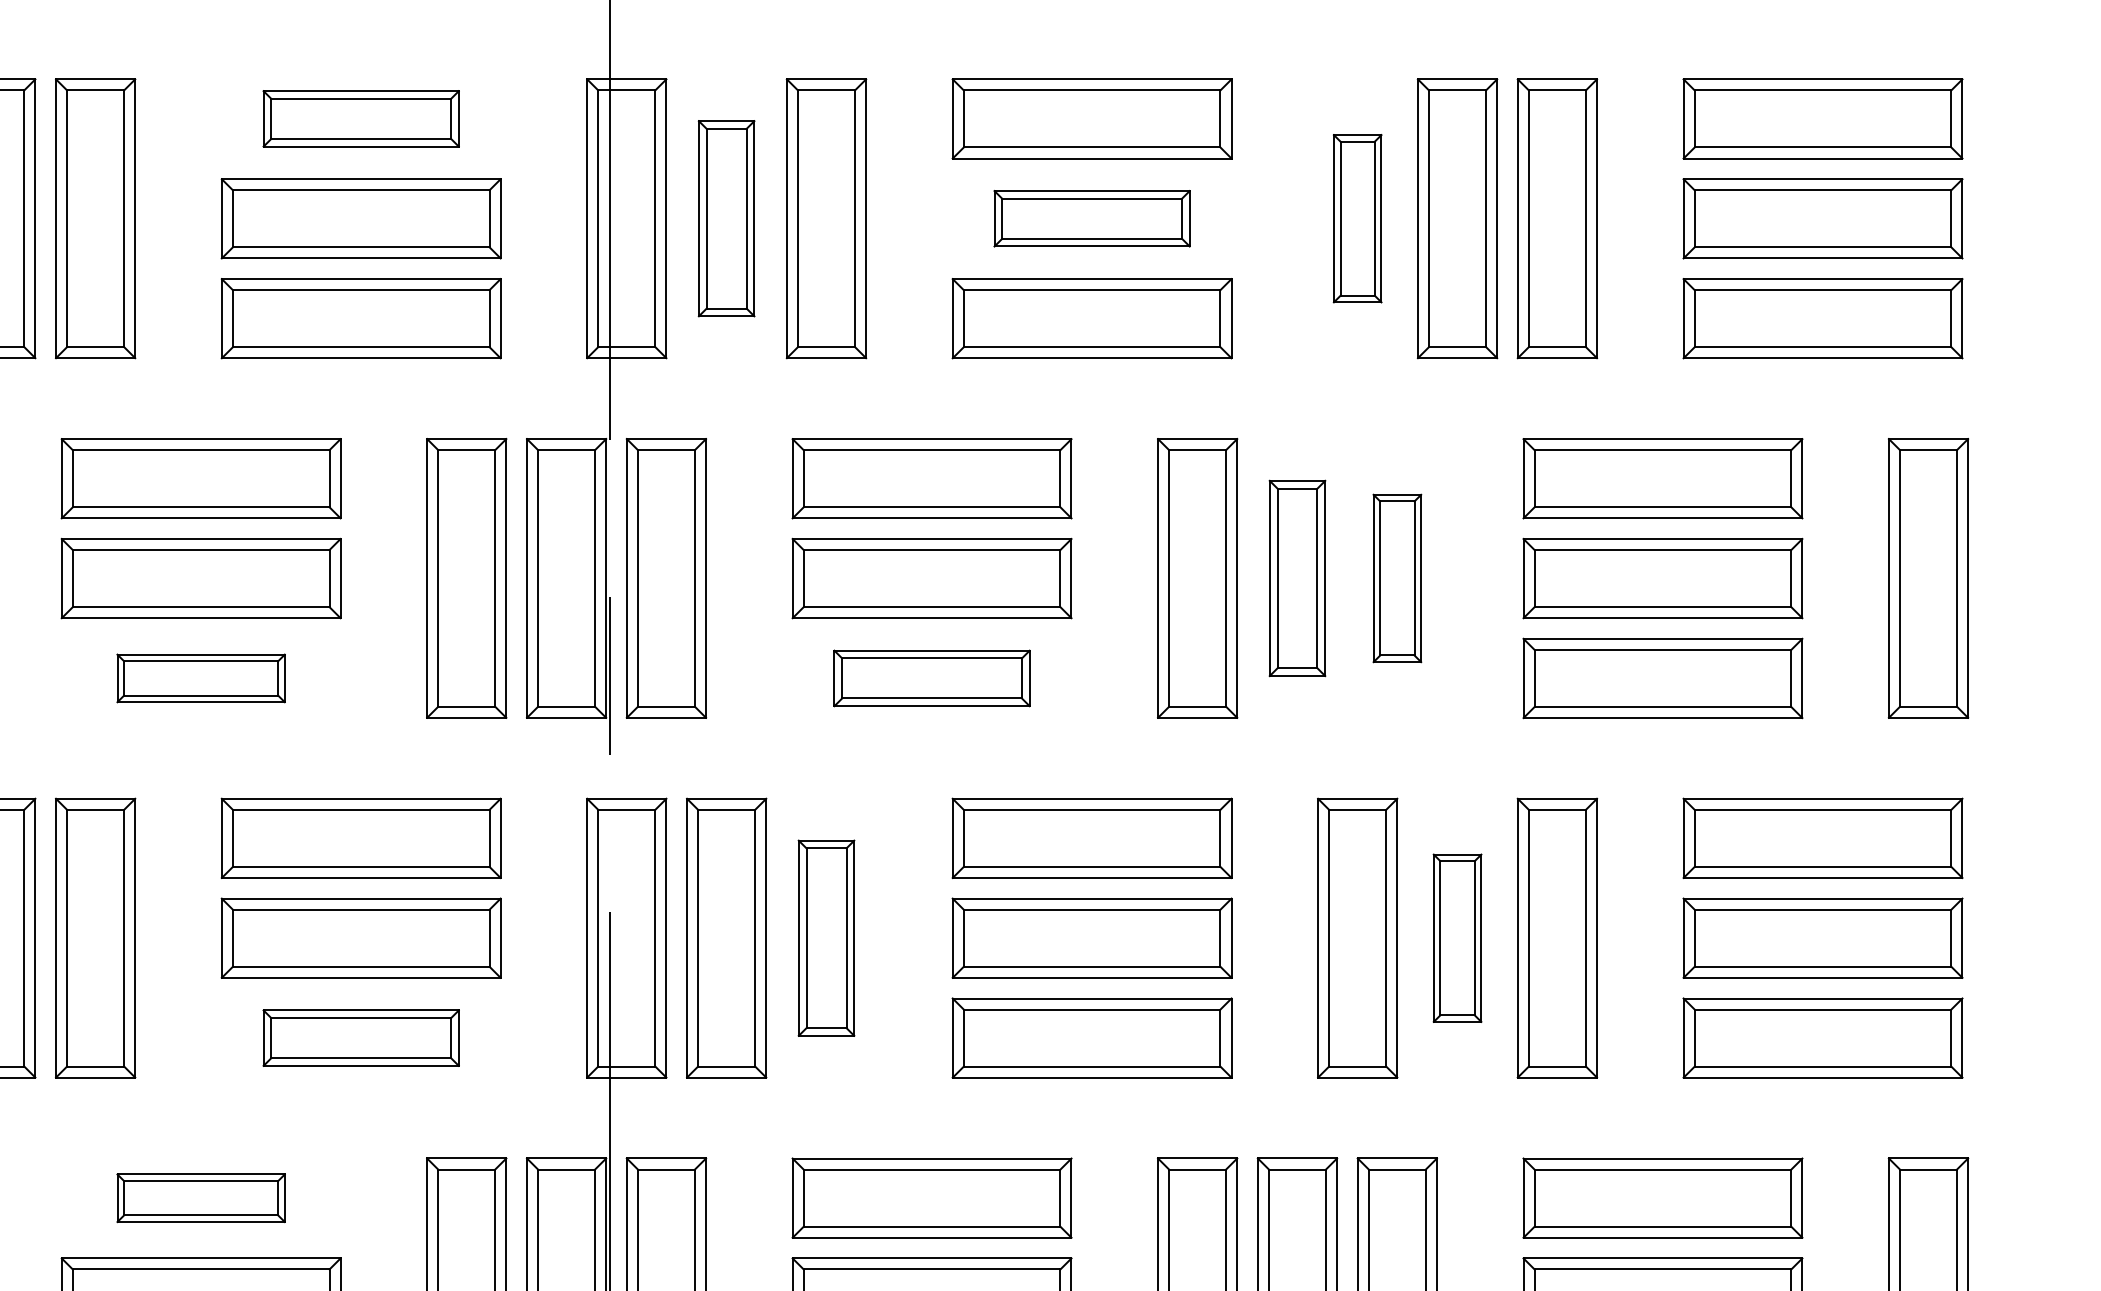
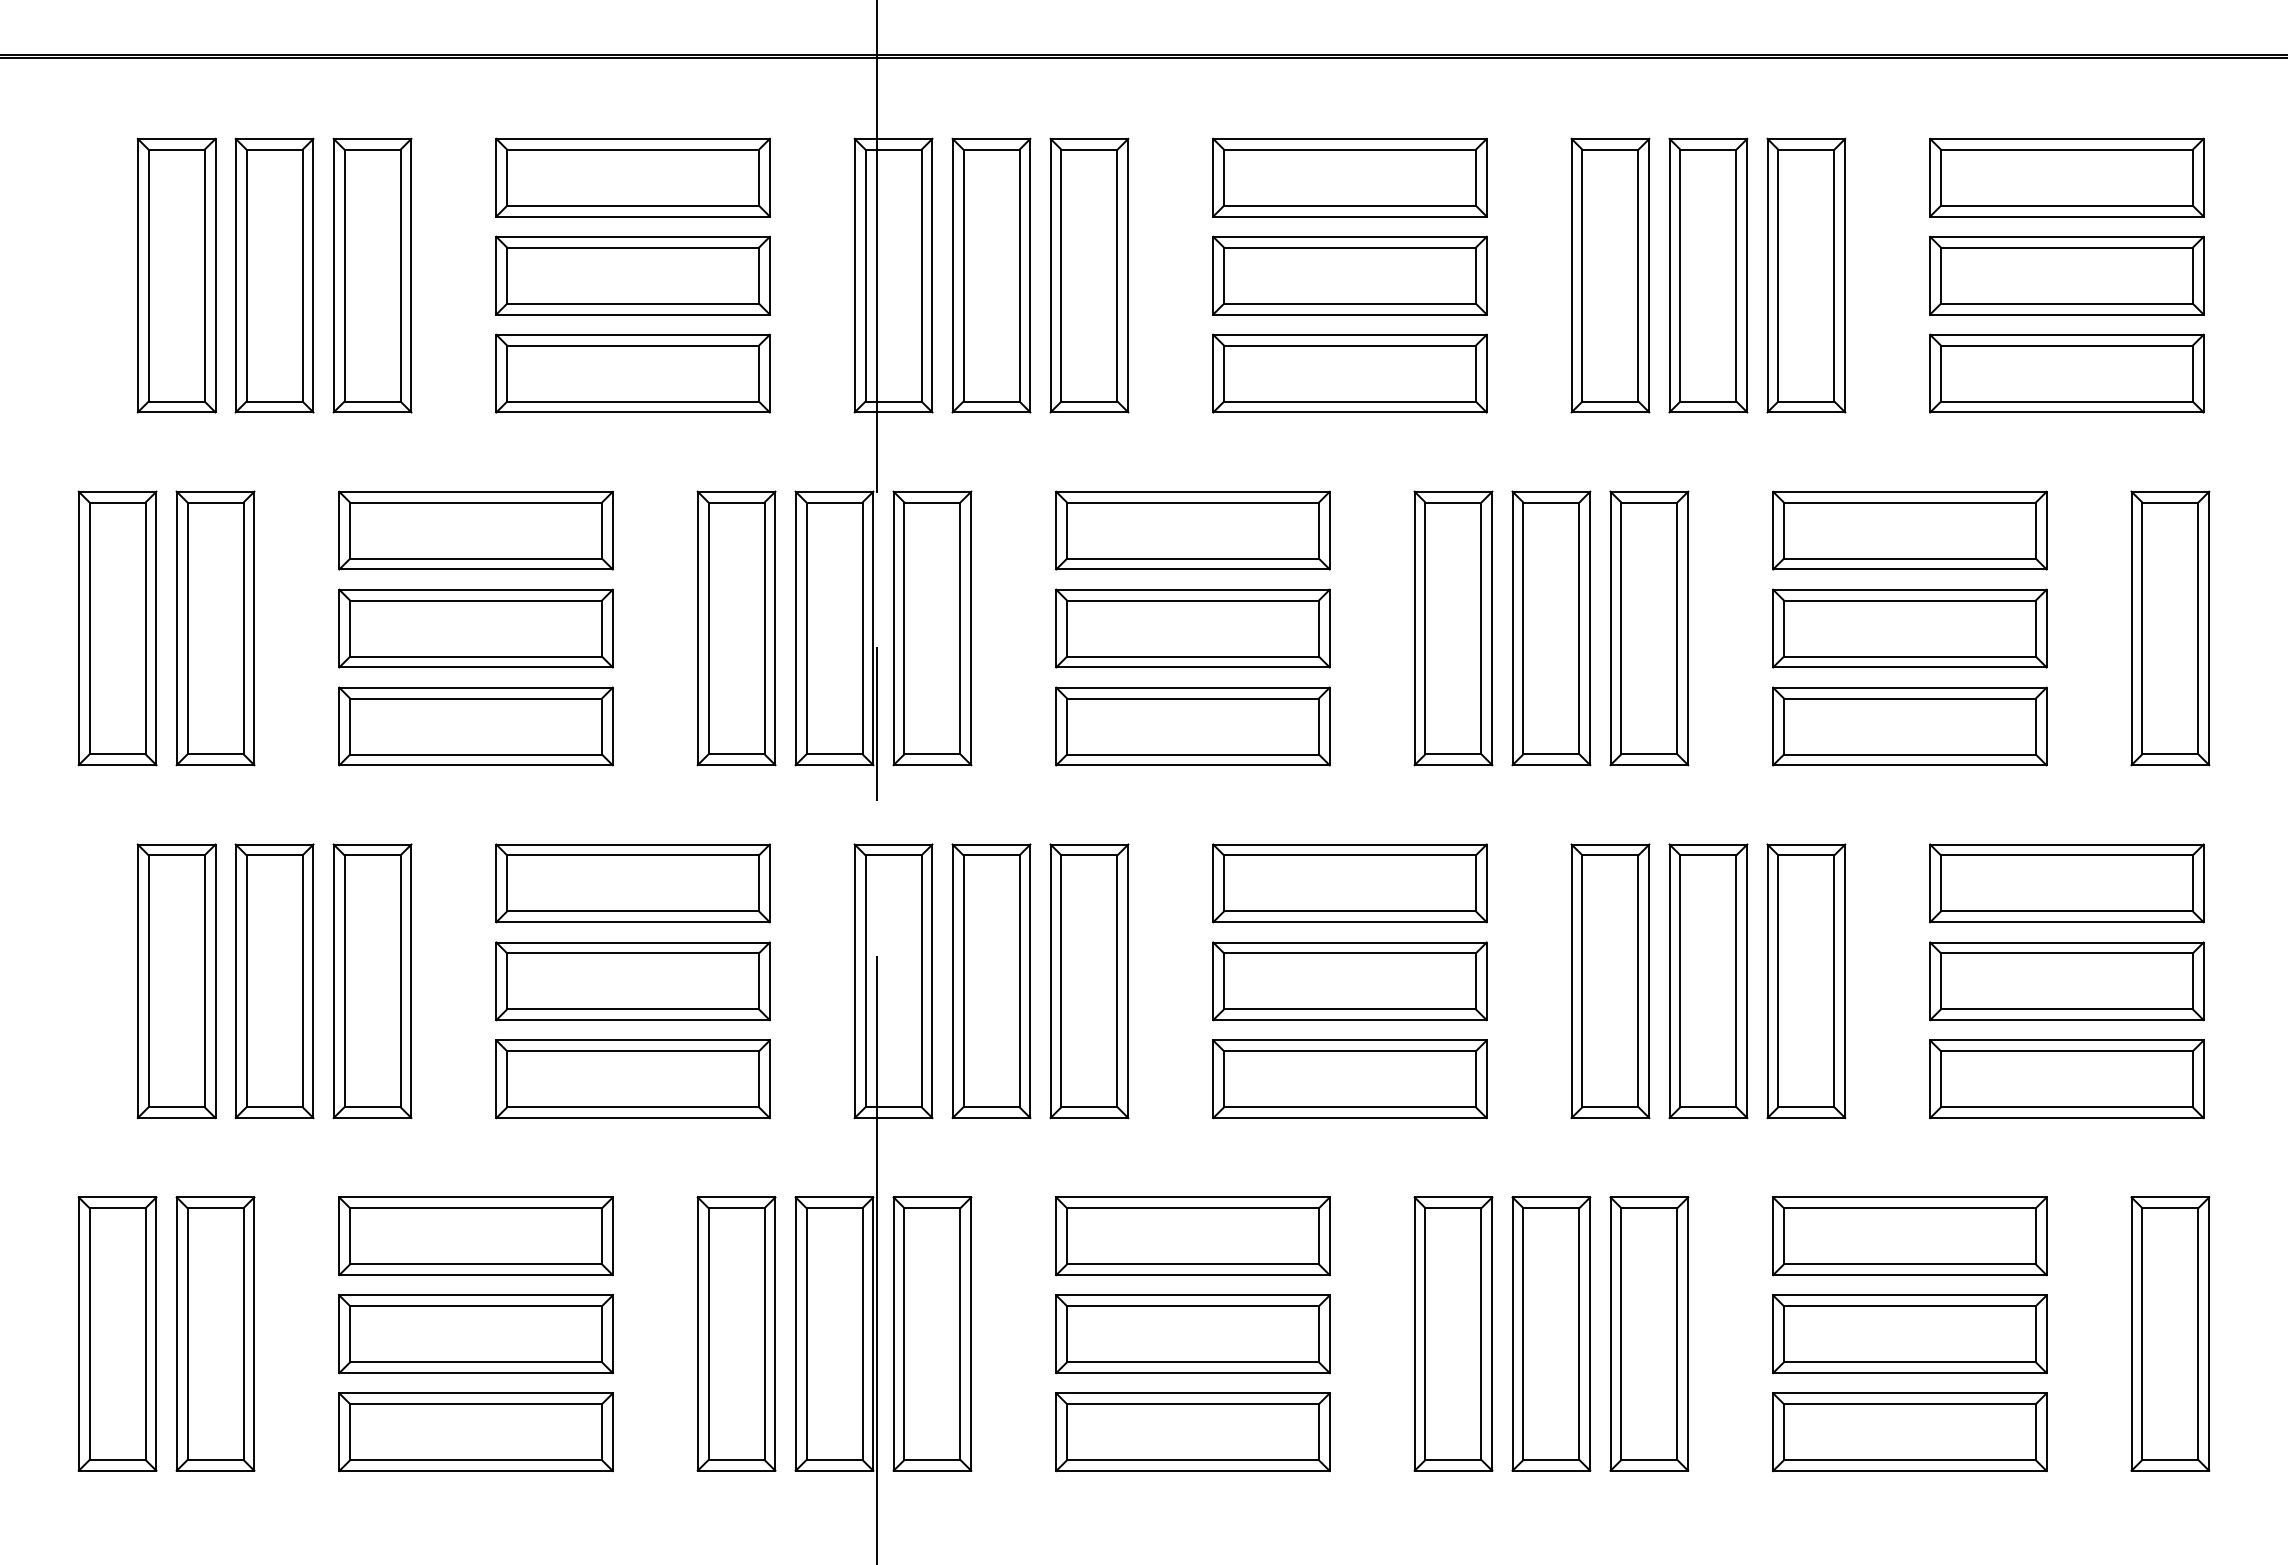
part: (360, 118) -> (632, 177), size x1.43
part: (726, 218) -> (991, 275), size x1.43
part: (1091, 218) -> (1349, 275), size x1.43
part: (1357, 218) -> (1610, 275), size x1.67
part: (1297, 578) -> (1551, 628), size x1.43
part: (1397, 578) -> (1649, 628), size x1.67
part: (200, 678) -> (475, 726), size x1.67
part: (931, 678) -> (1192, 726), size x1.43
part: (826, 938) -> (1089, 981), size x1.43
part: (1457, 938) -> (1708, 981), size x1.67
part: (360, 1038) -> (632, 1079), size x1.43
part: (200, 1198) -> (475, 1236), size x1.67

